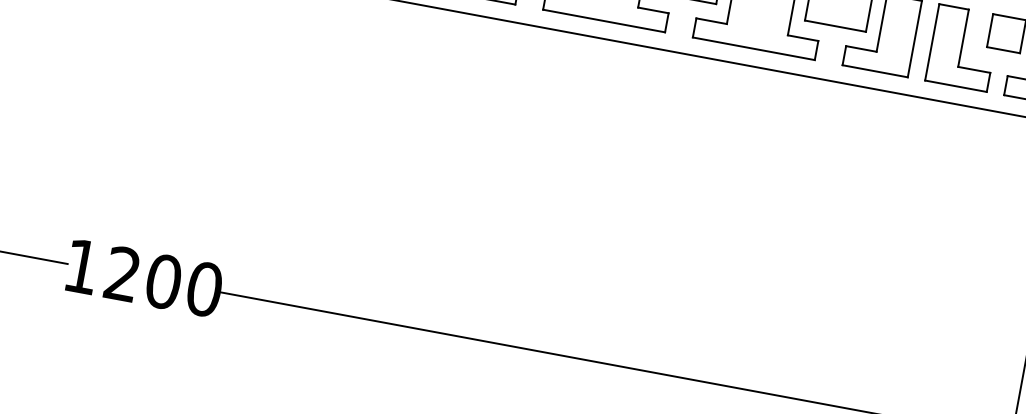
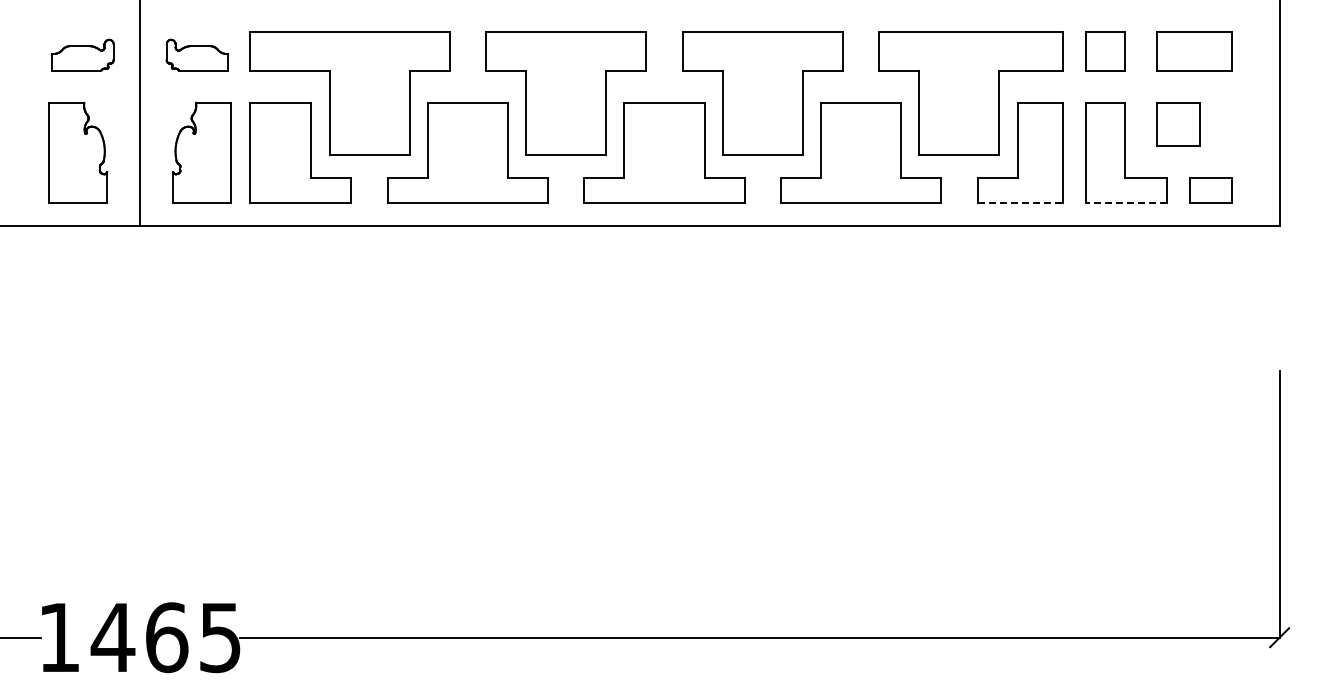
line: (875, 71) -> (1020, 203), solid -> dashed
line: (955, 86) -> (1125, 203), solid -> dashed
text: (162, 281) -> (165, 637), 1200 -> 1465

